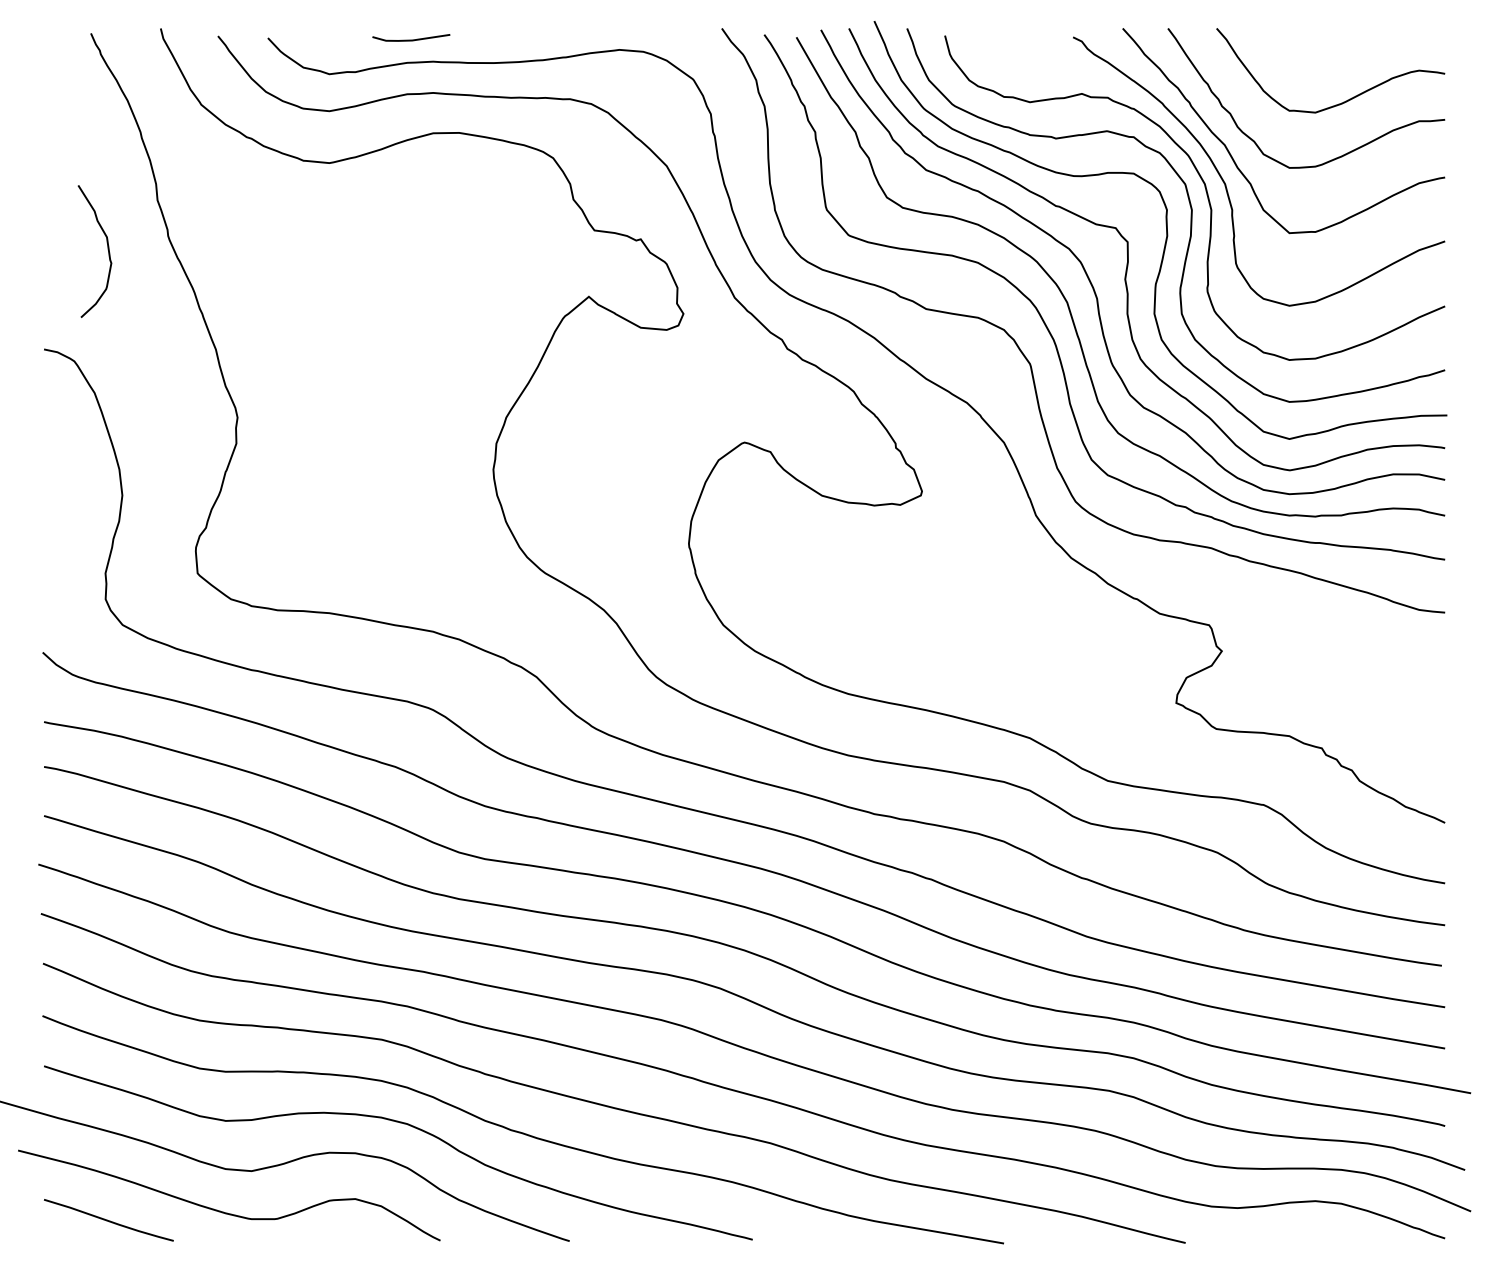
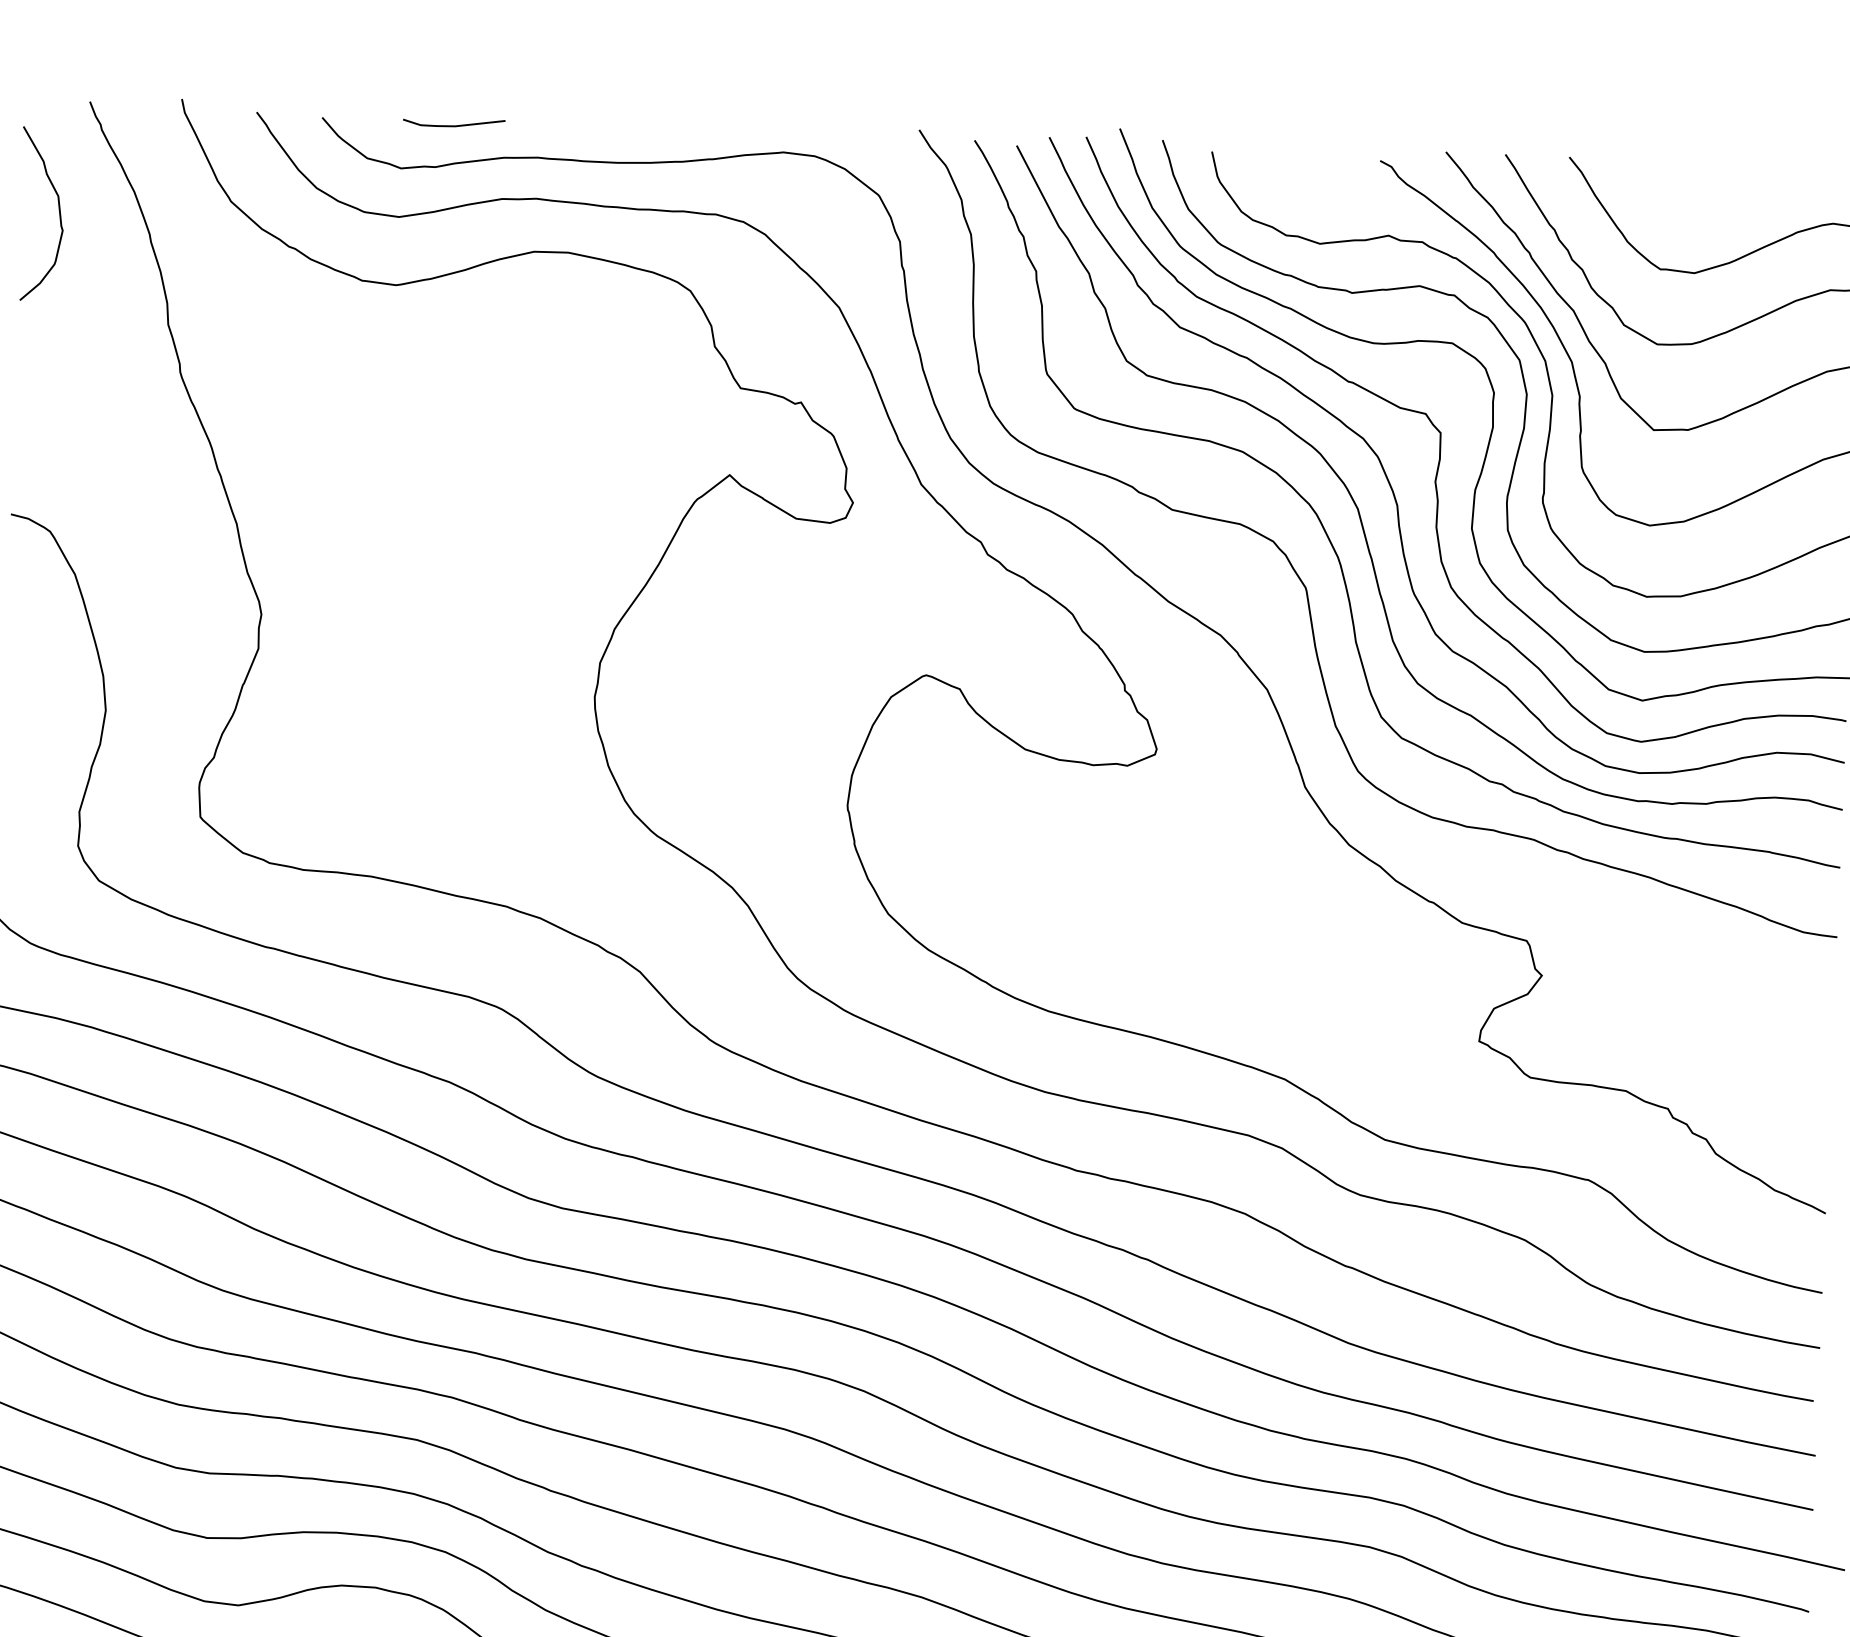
line: (411, 39) -> (454, 124), moved
curve: (107, 249) -> (58, 212), moved

